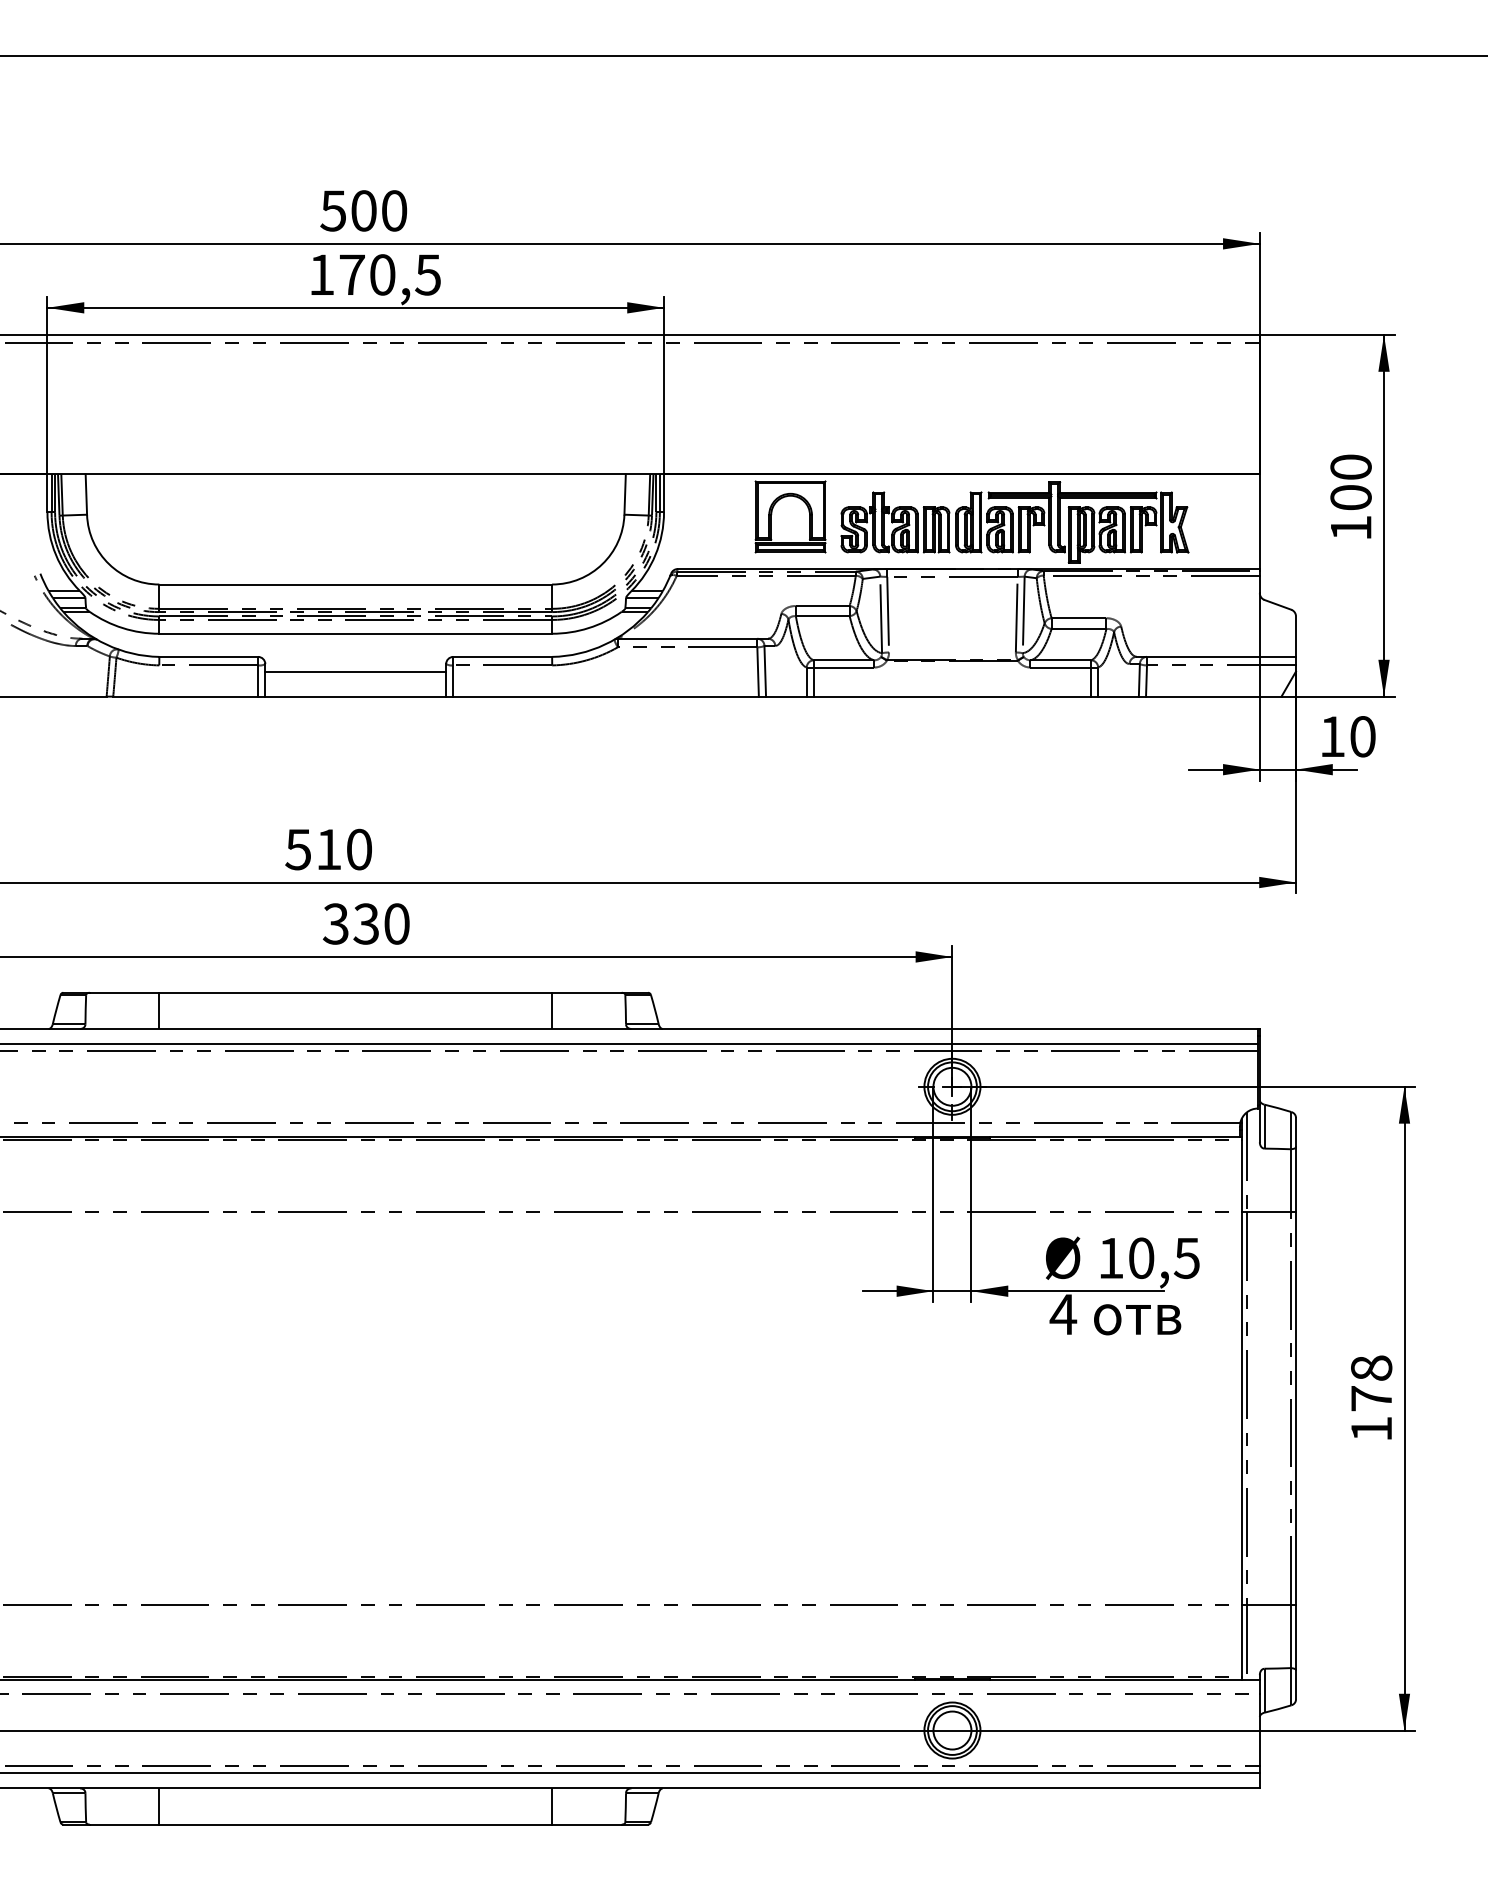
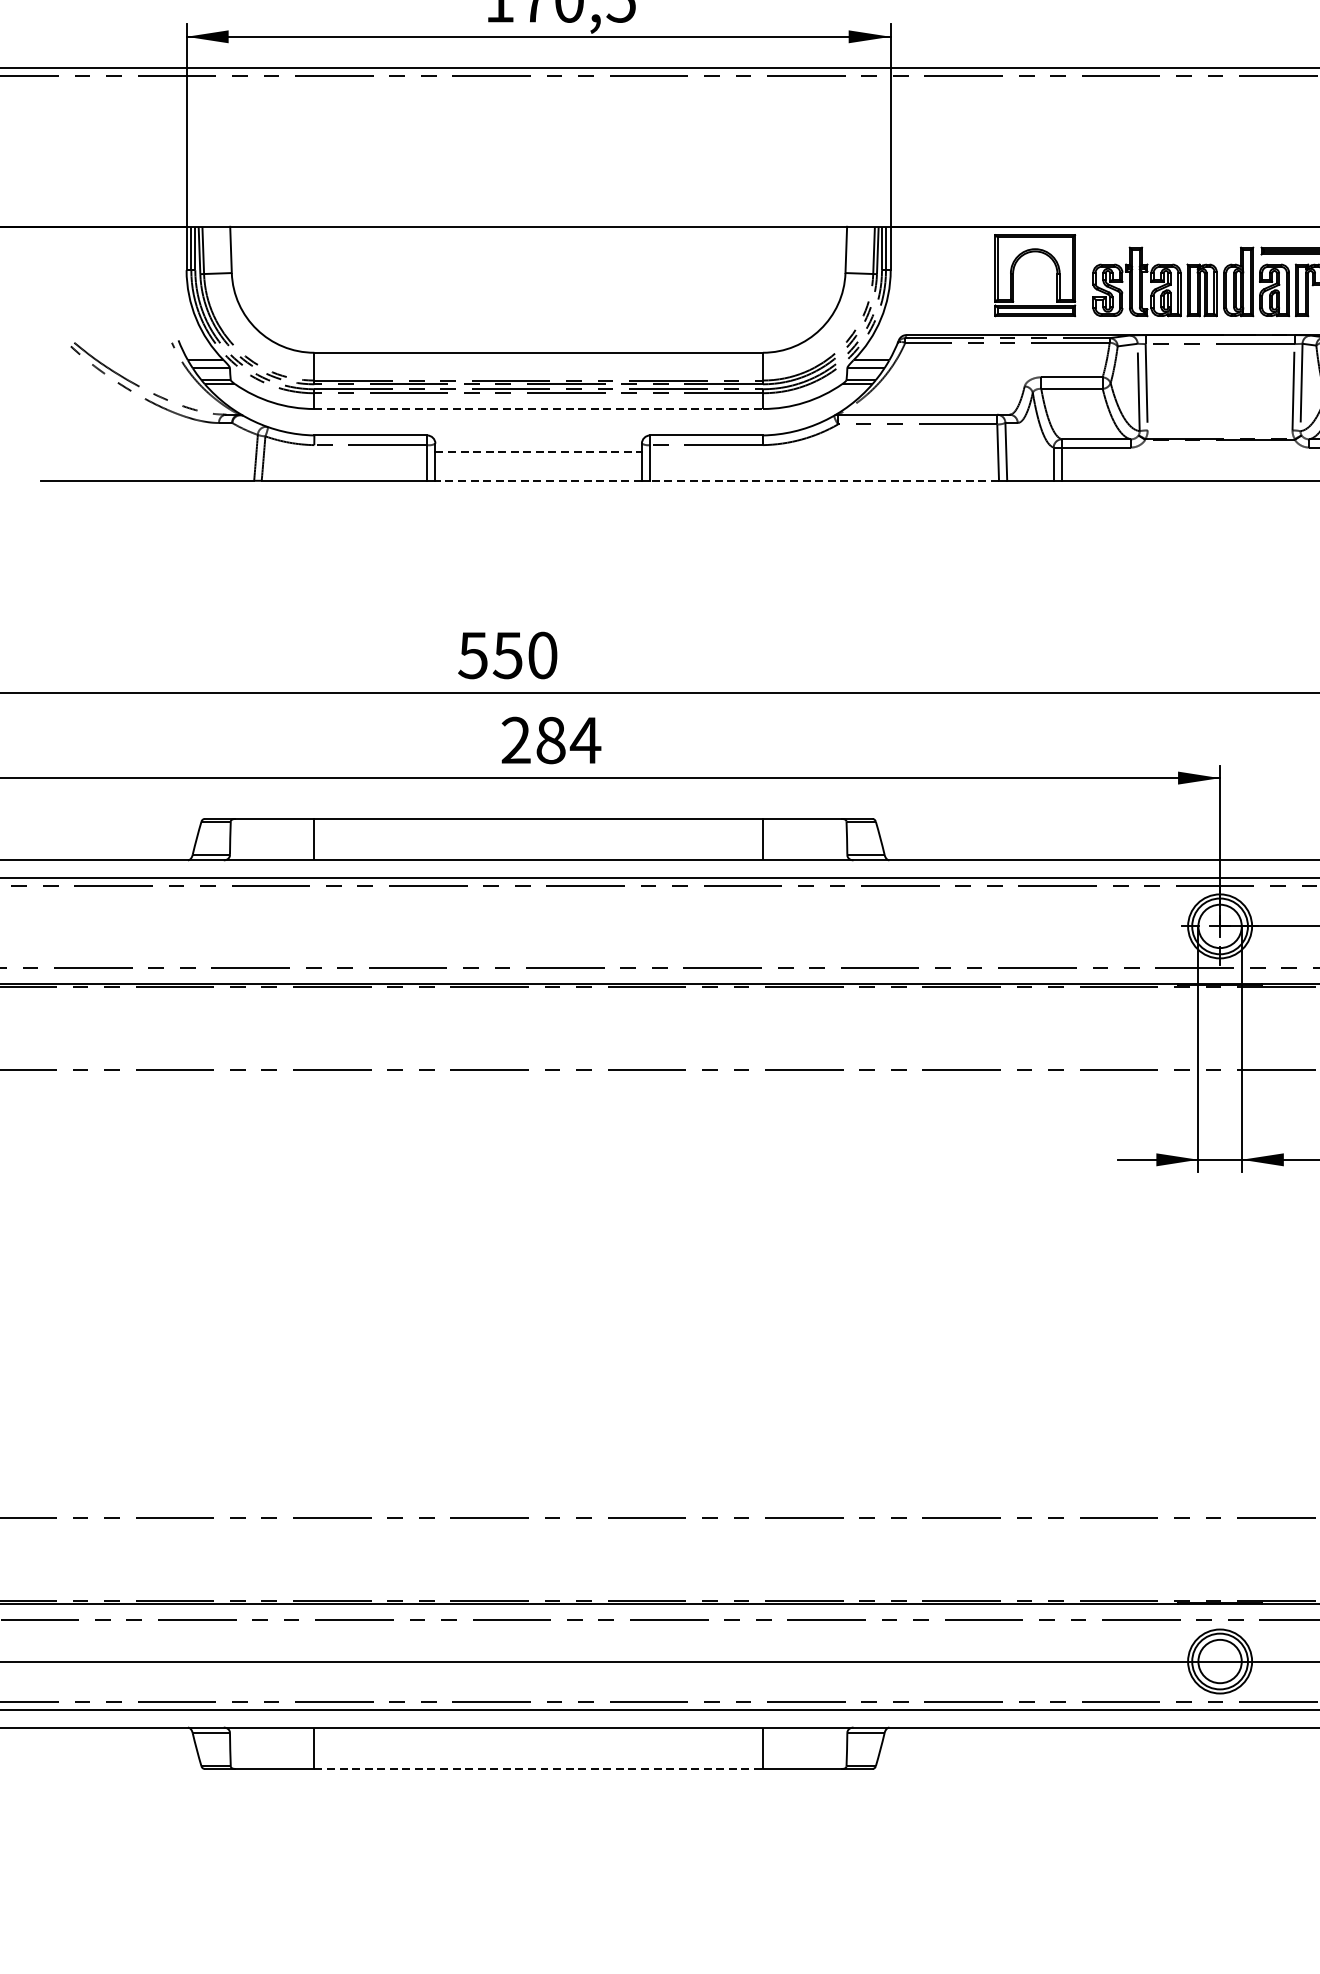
line: (356, 633) -> (539, 408), solid -> dashed
line: (356, 671) -> (539, 452), solid -> dashed
line: (355, 696) -> (538, 480), solid -> dashed
line: (606, 696) -> (825, 480), solid -> dashed
text: (328, 849) -> (507, 655), 510 -> 550
text: (366, 923) -> (550, 739), 330 -> 284
line: (356, 1824) -> (539, 1768), solid -> dashed

